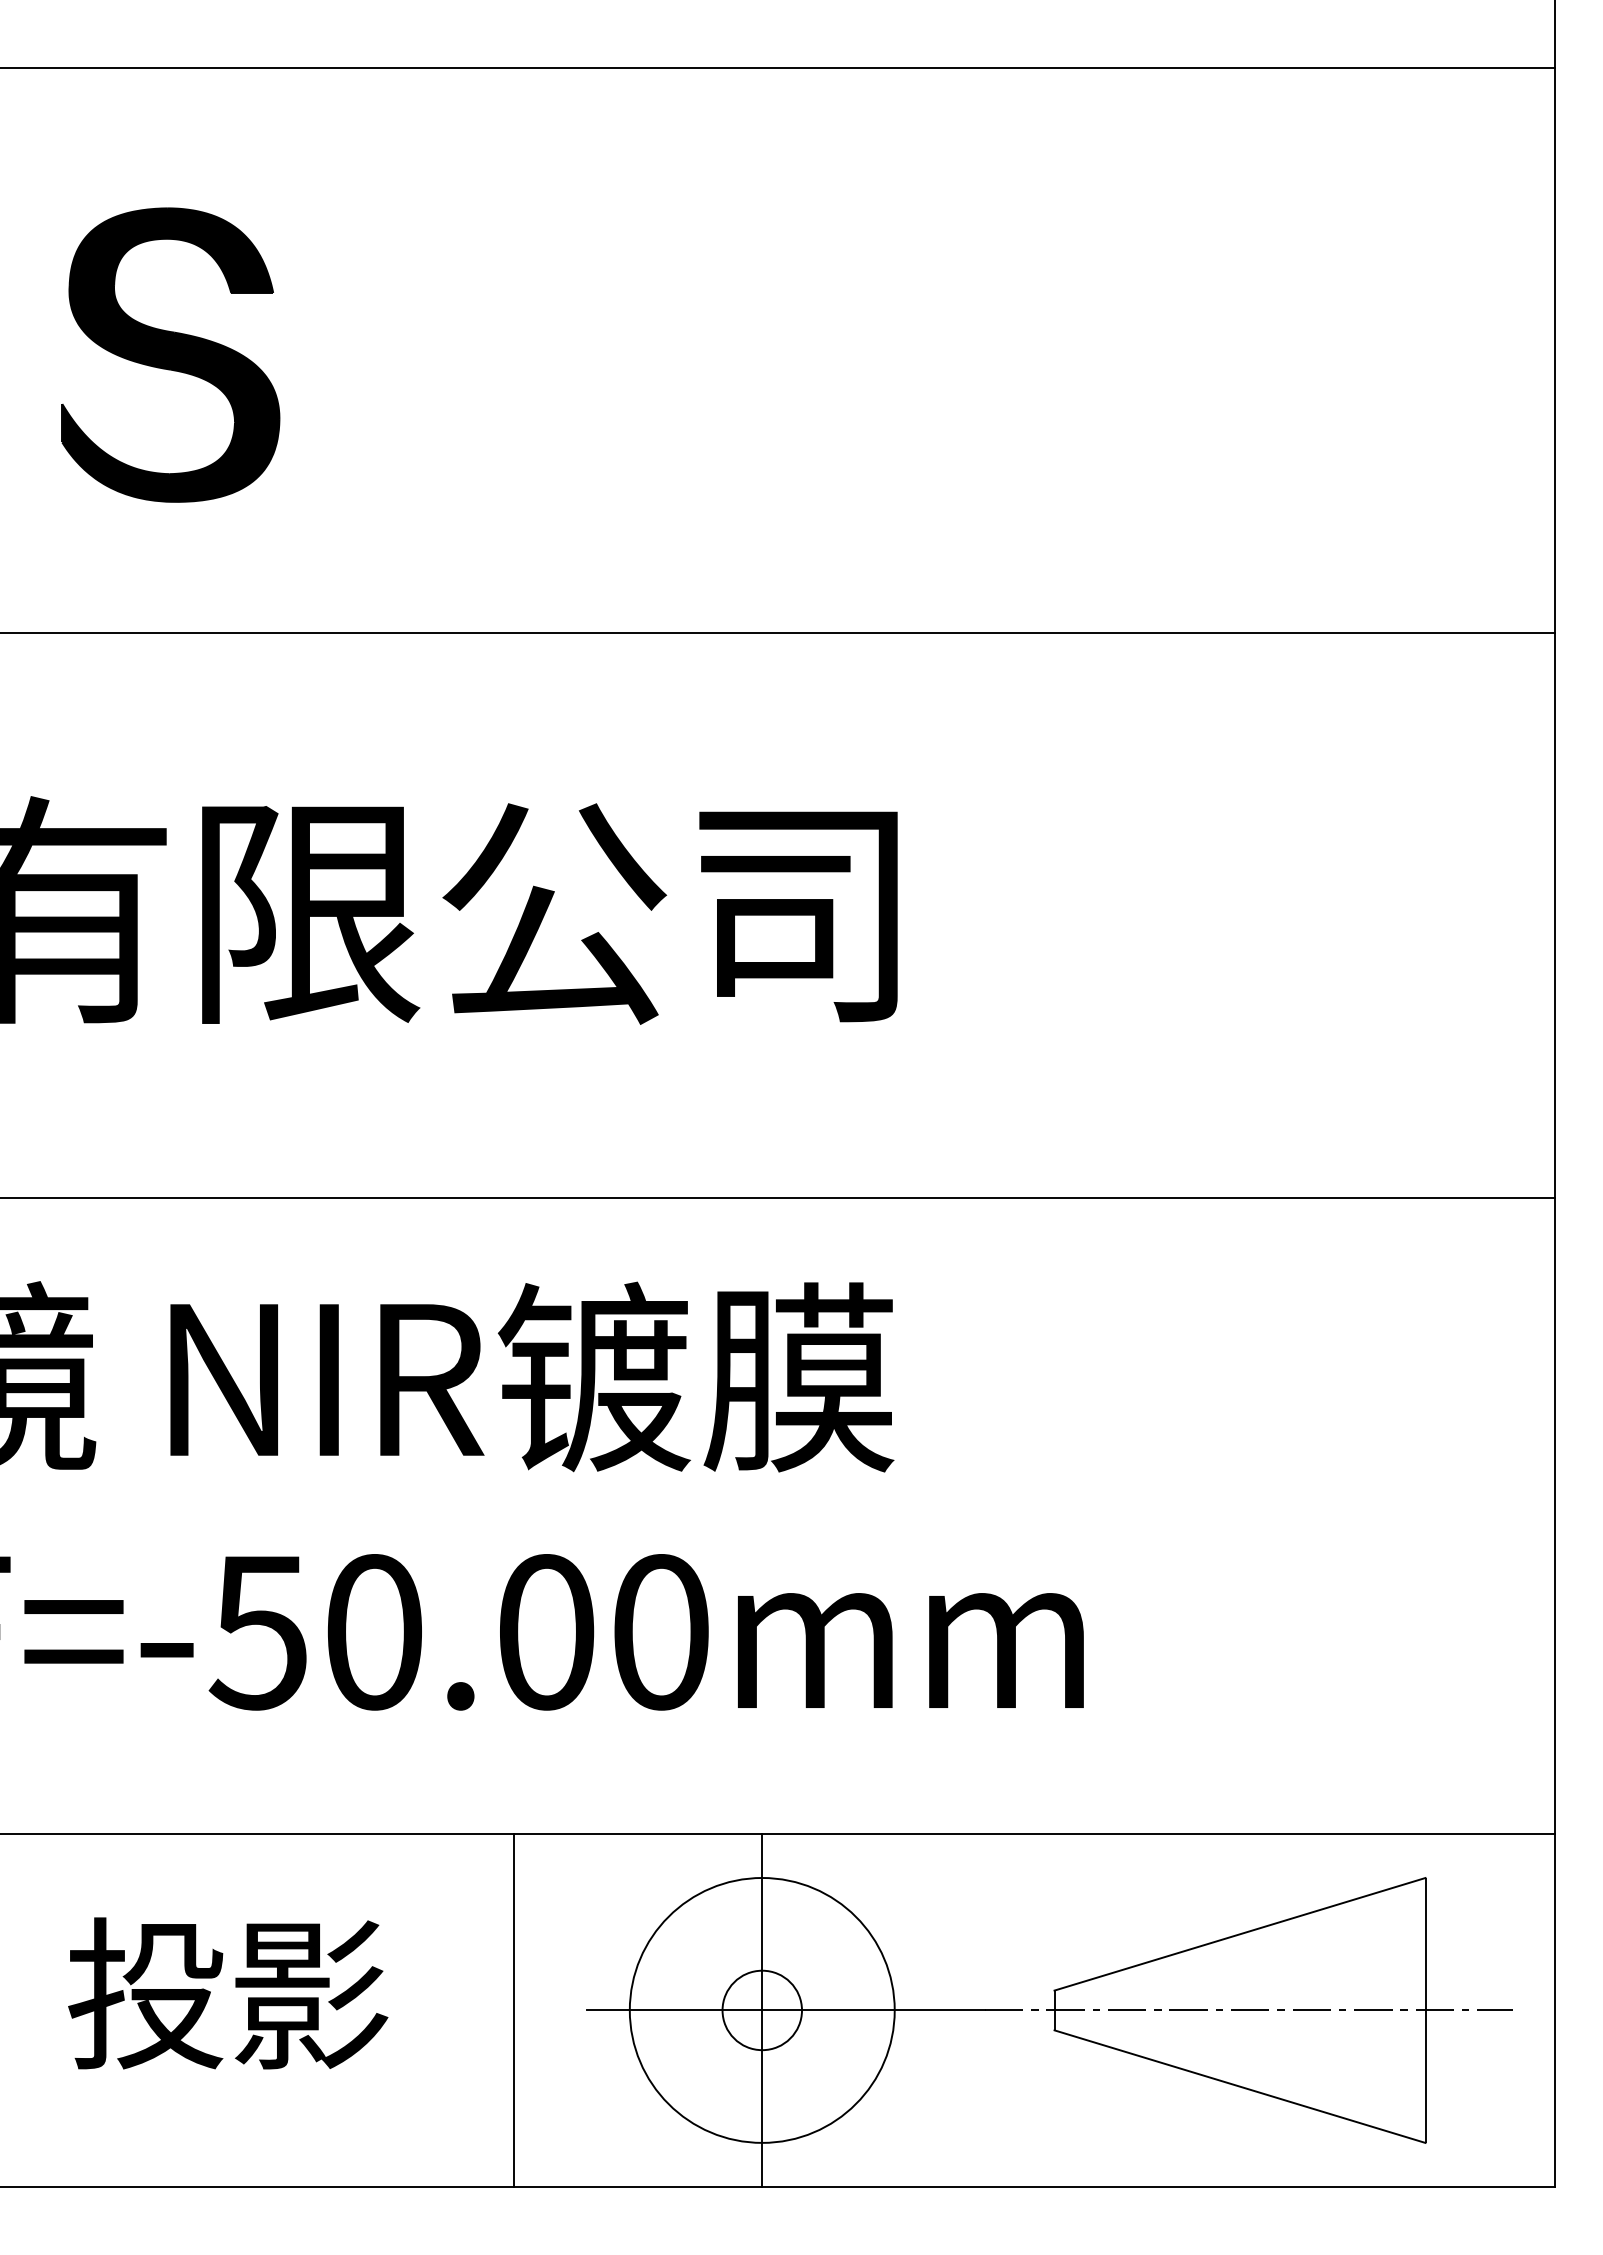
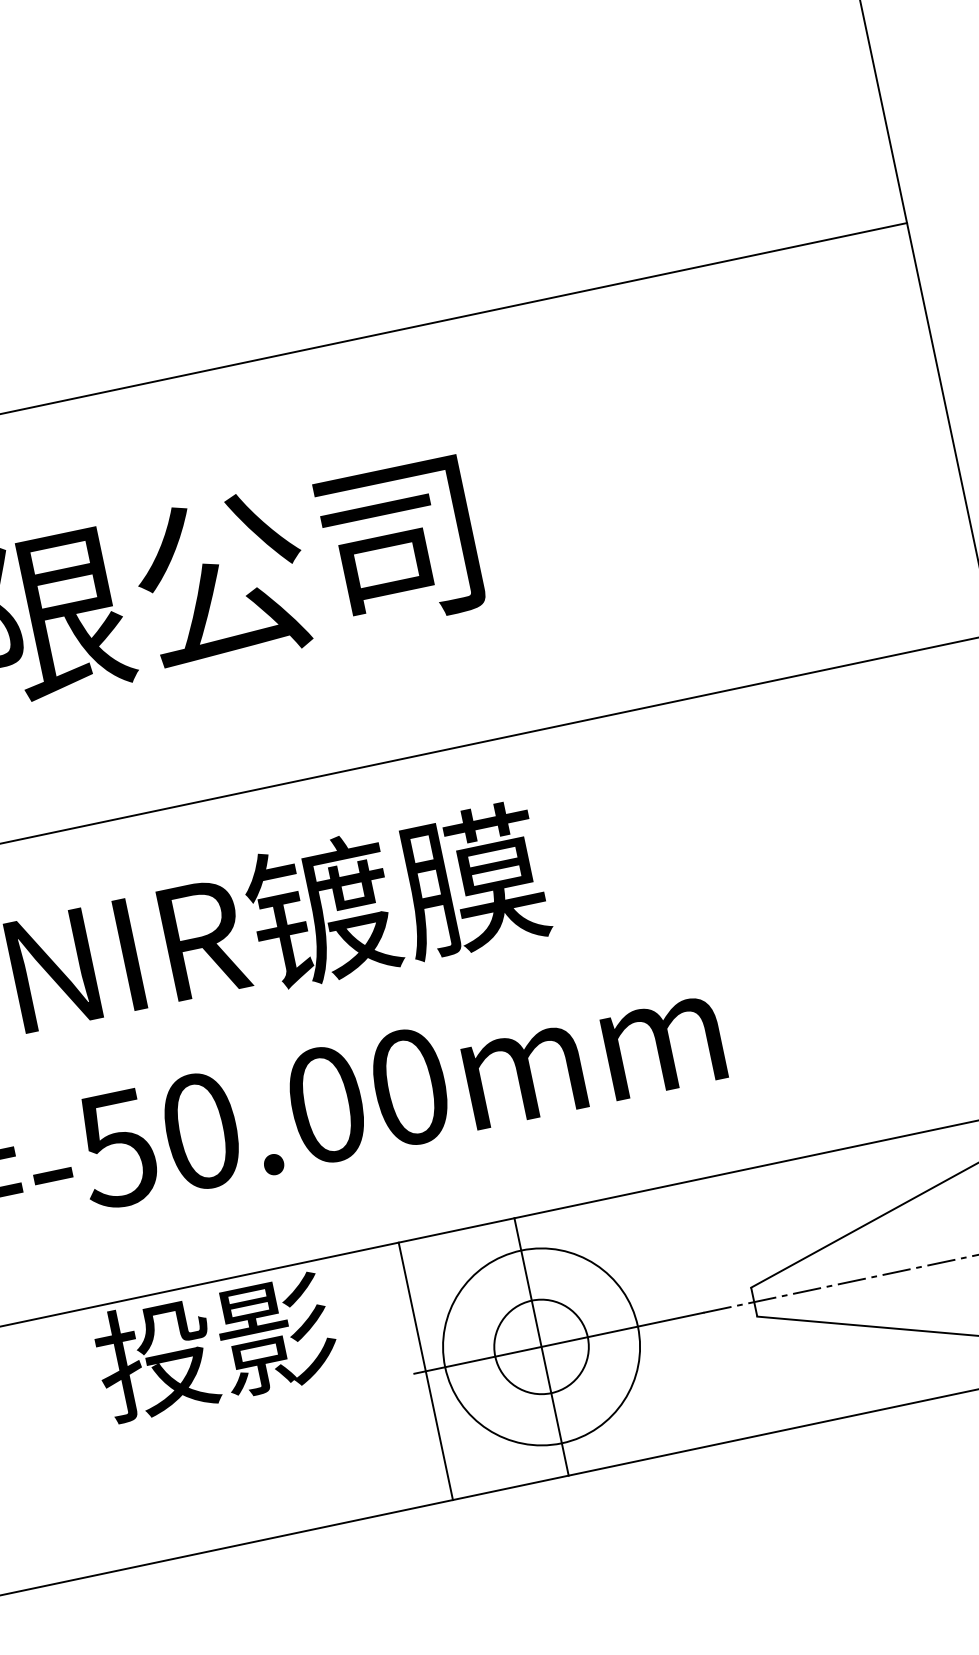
text: (228, 1993) -> (216, 1346), moved
line: (514, 2010) -> (426, 1371), moved
circle: (762, 2010) -> (541, 1346), size x1.6

